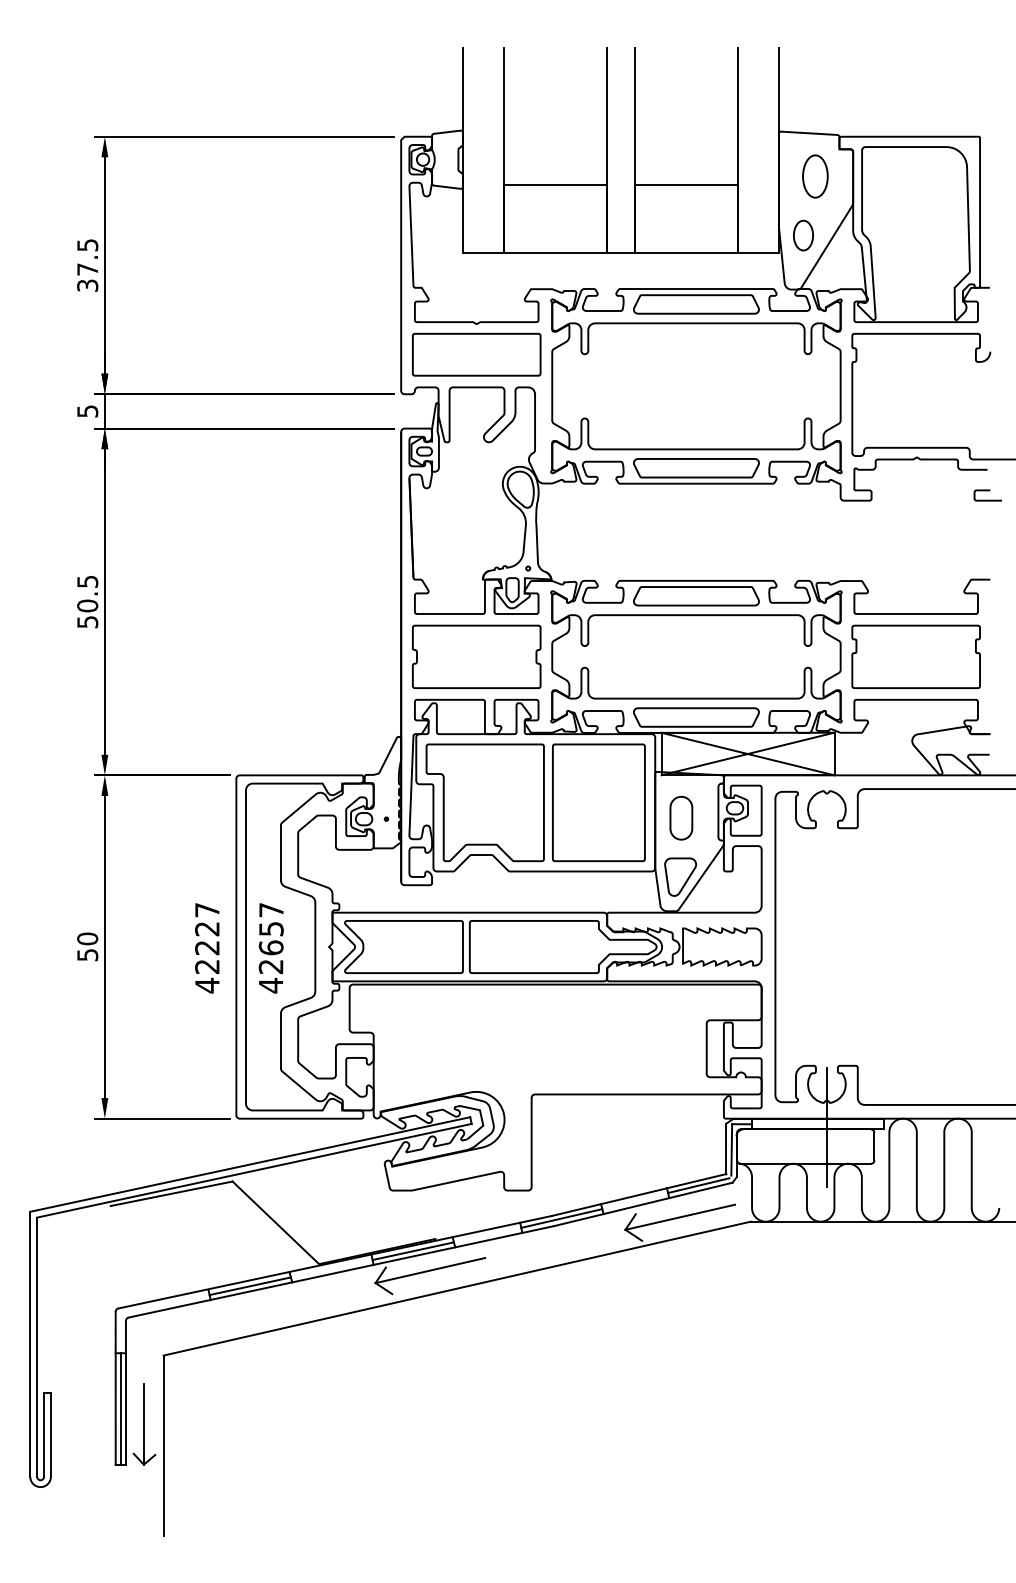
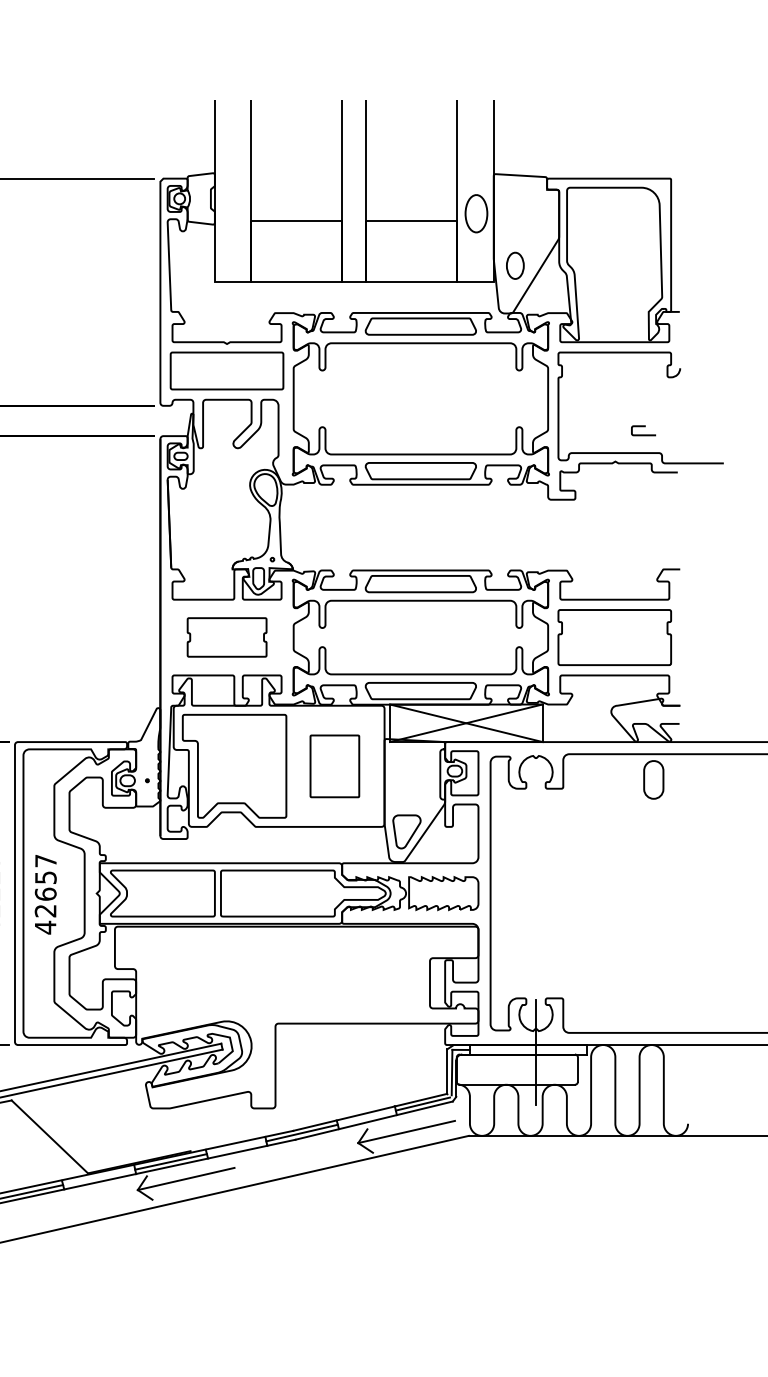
part: (815, 176) -> (476, 213), moved
curve: (987, 491) -> (643, 427), moved
part: (476, 656) -> (226, 637), size x0.7
part: (598, 802) -> (334, 766), size x0.6
part: (681, 818) -> (653, 780), moved

